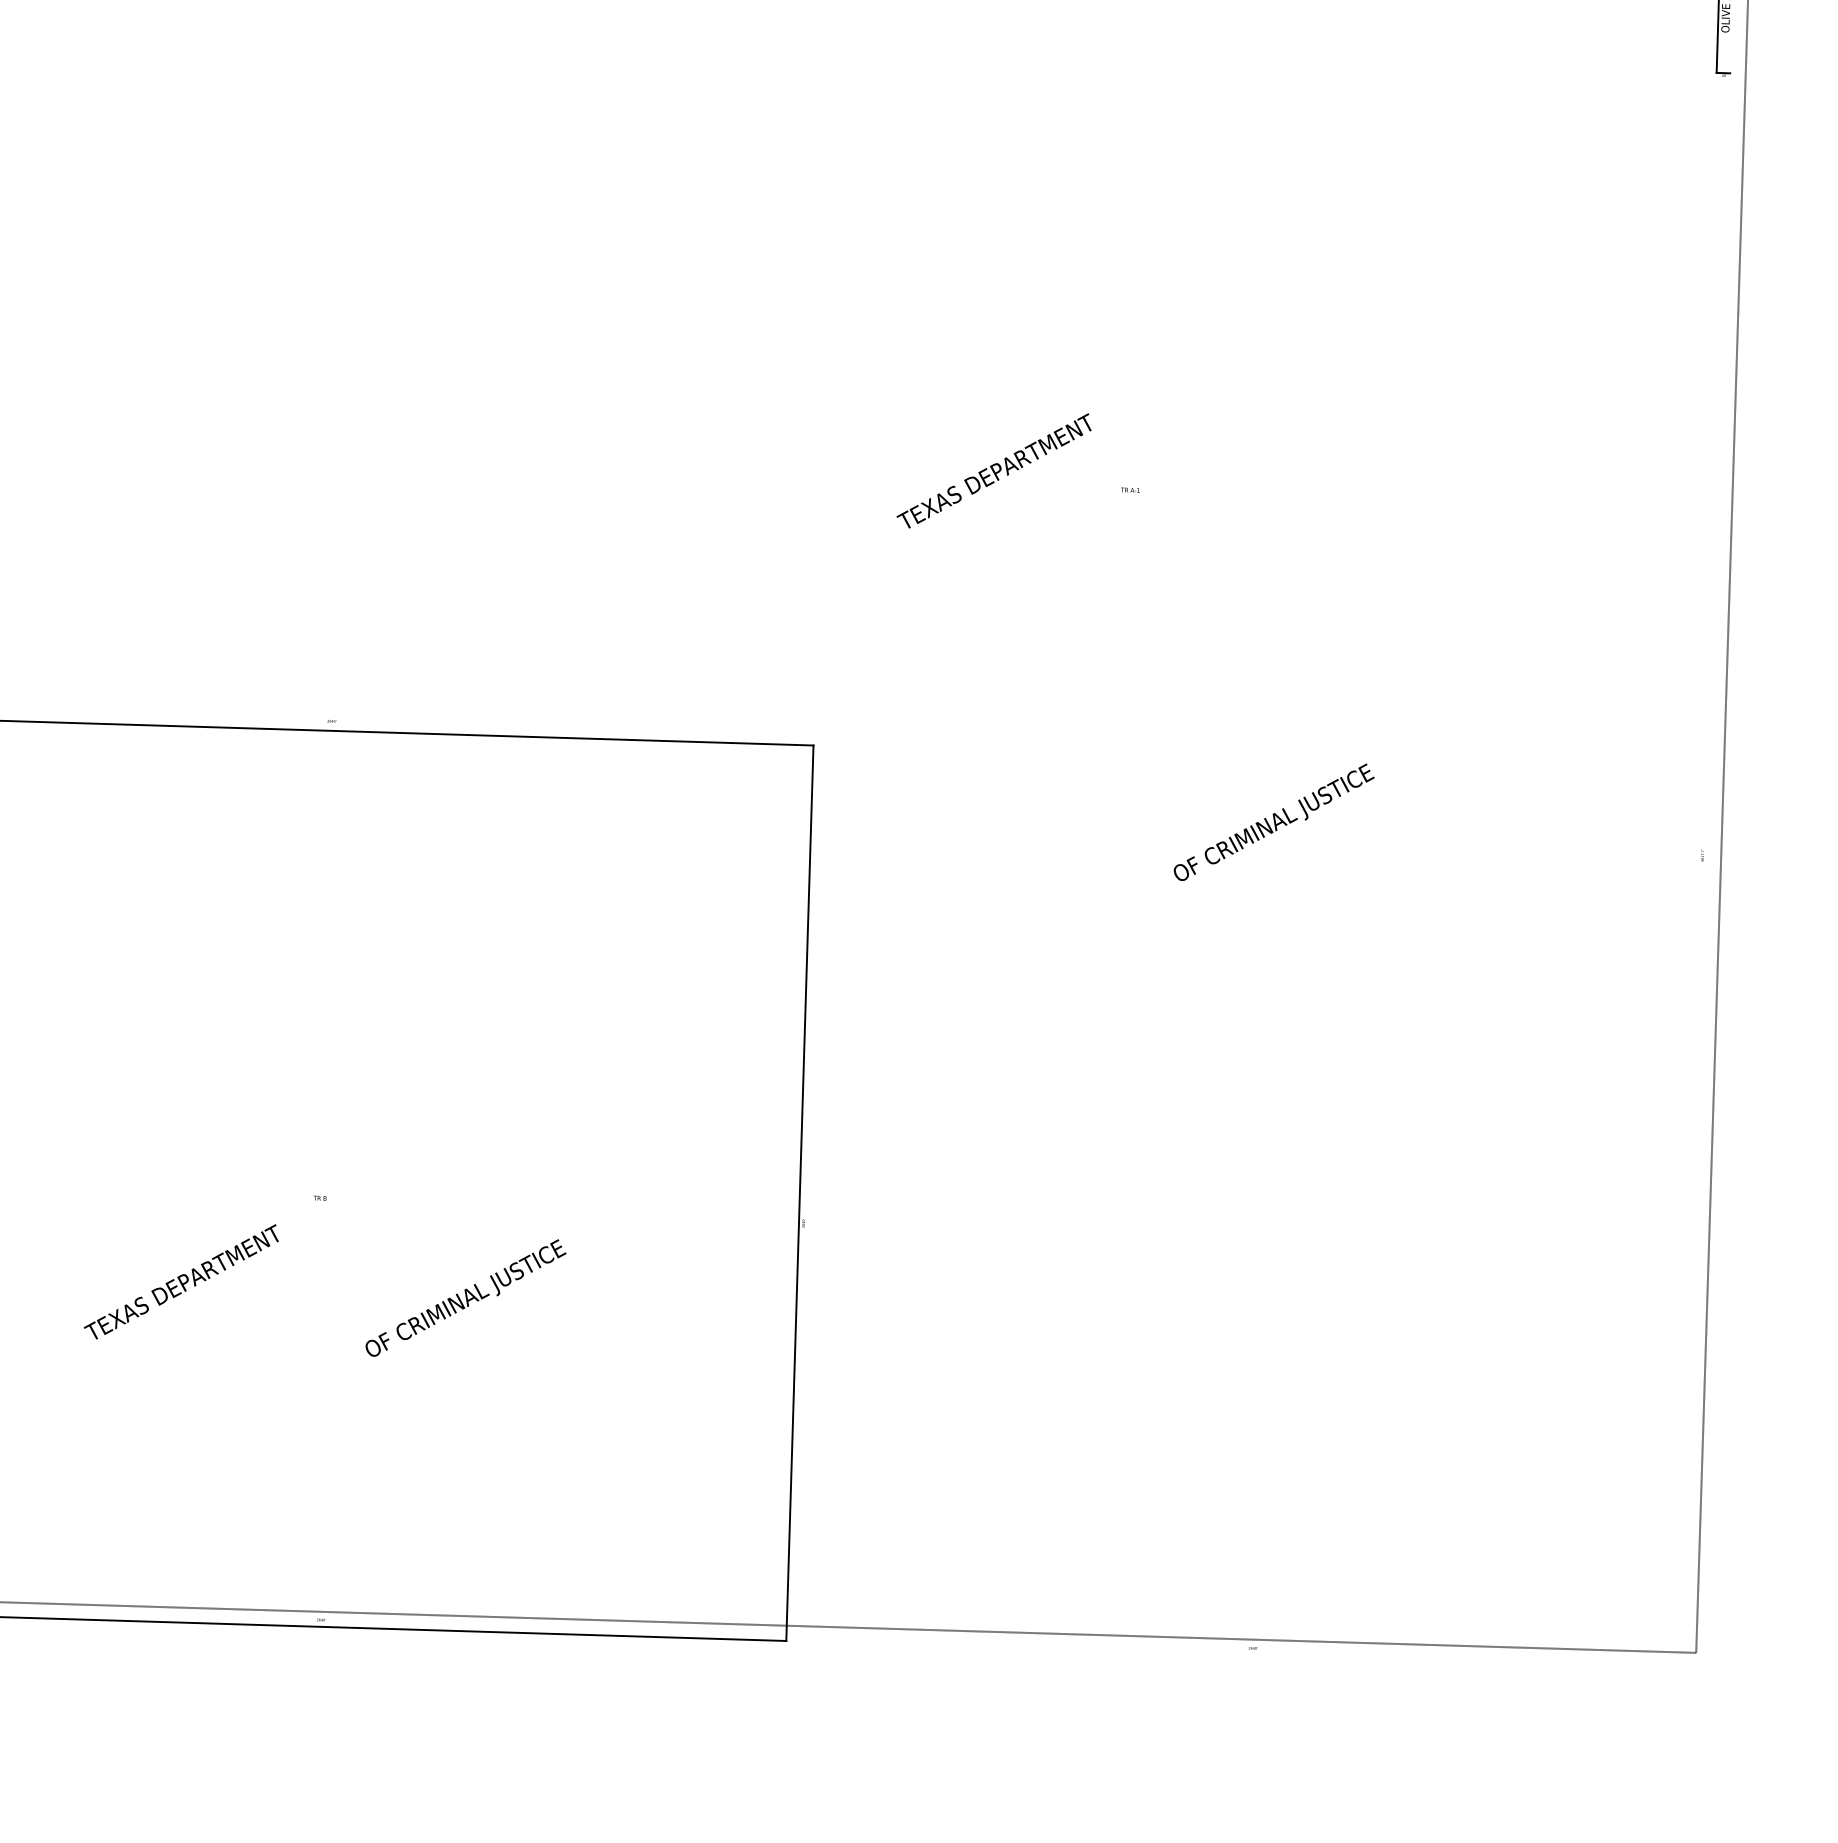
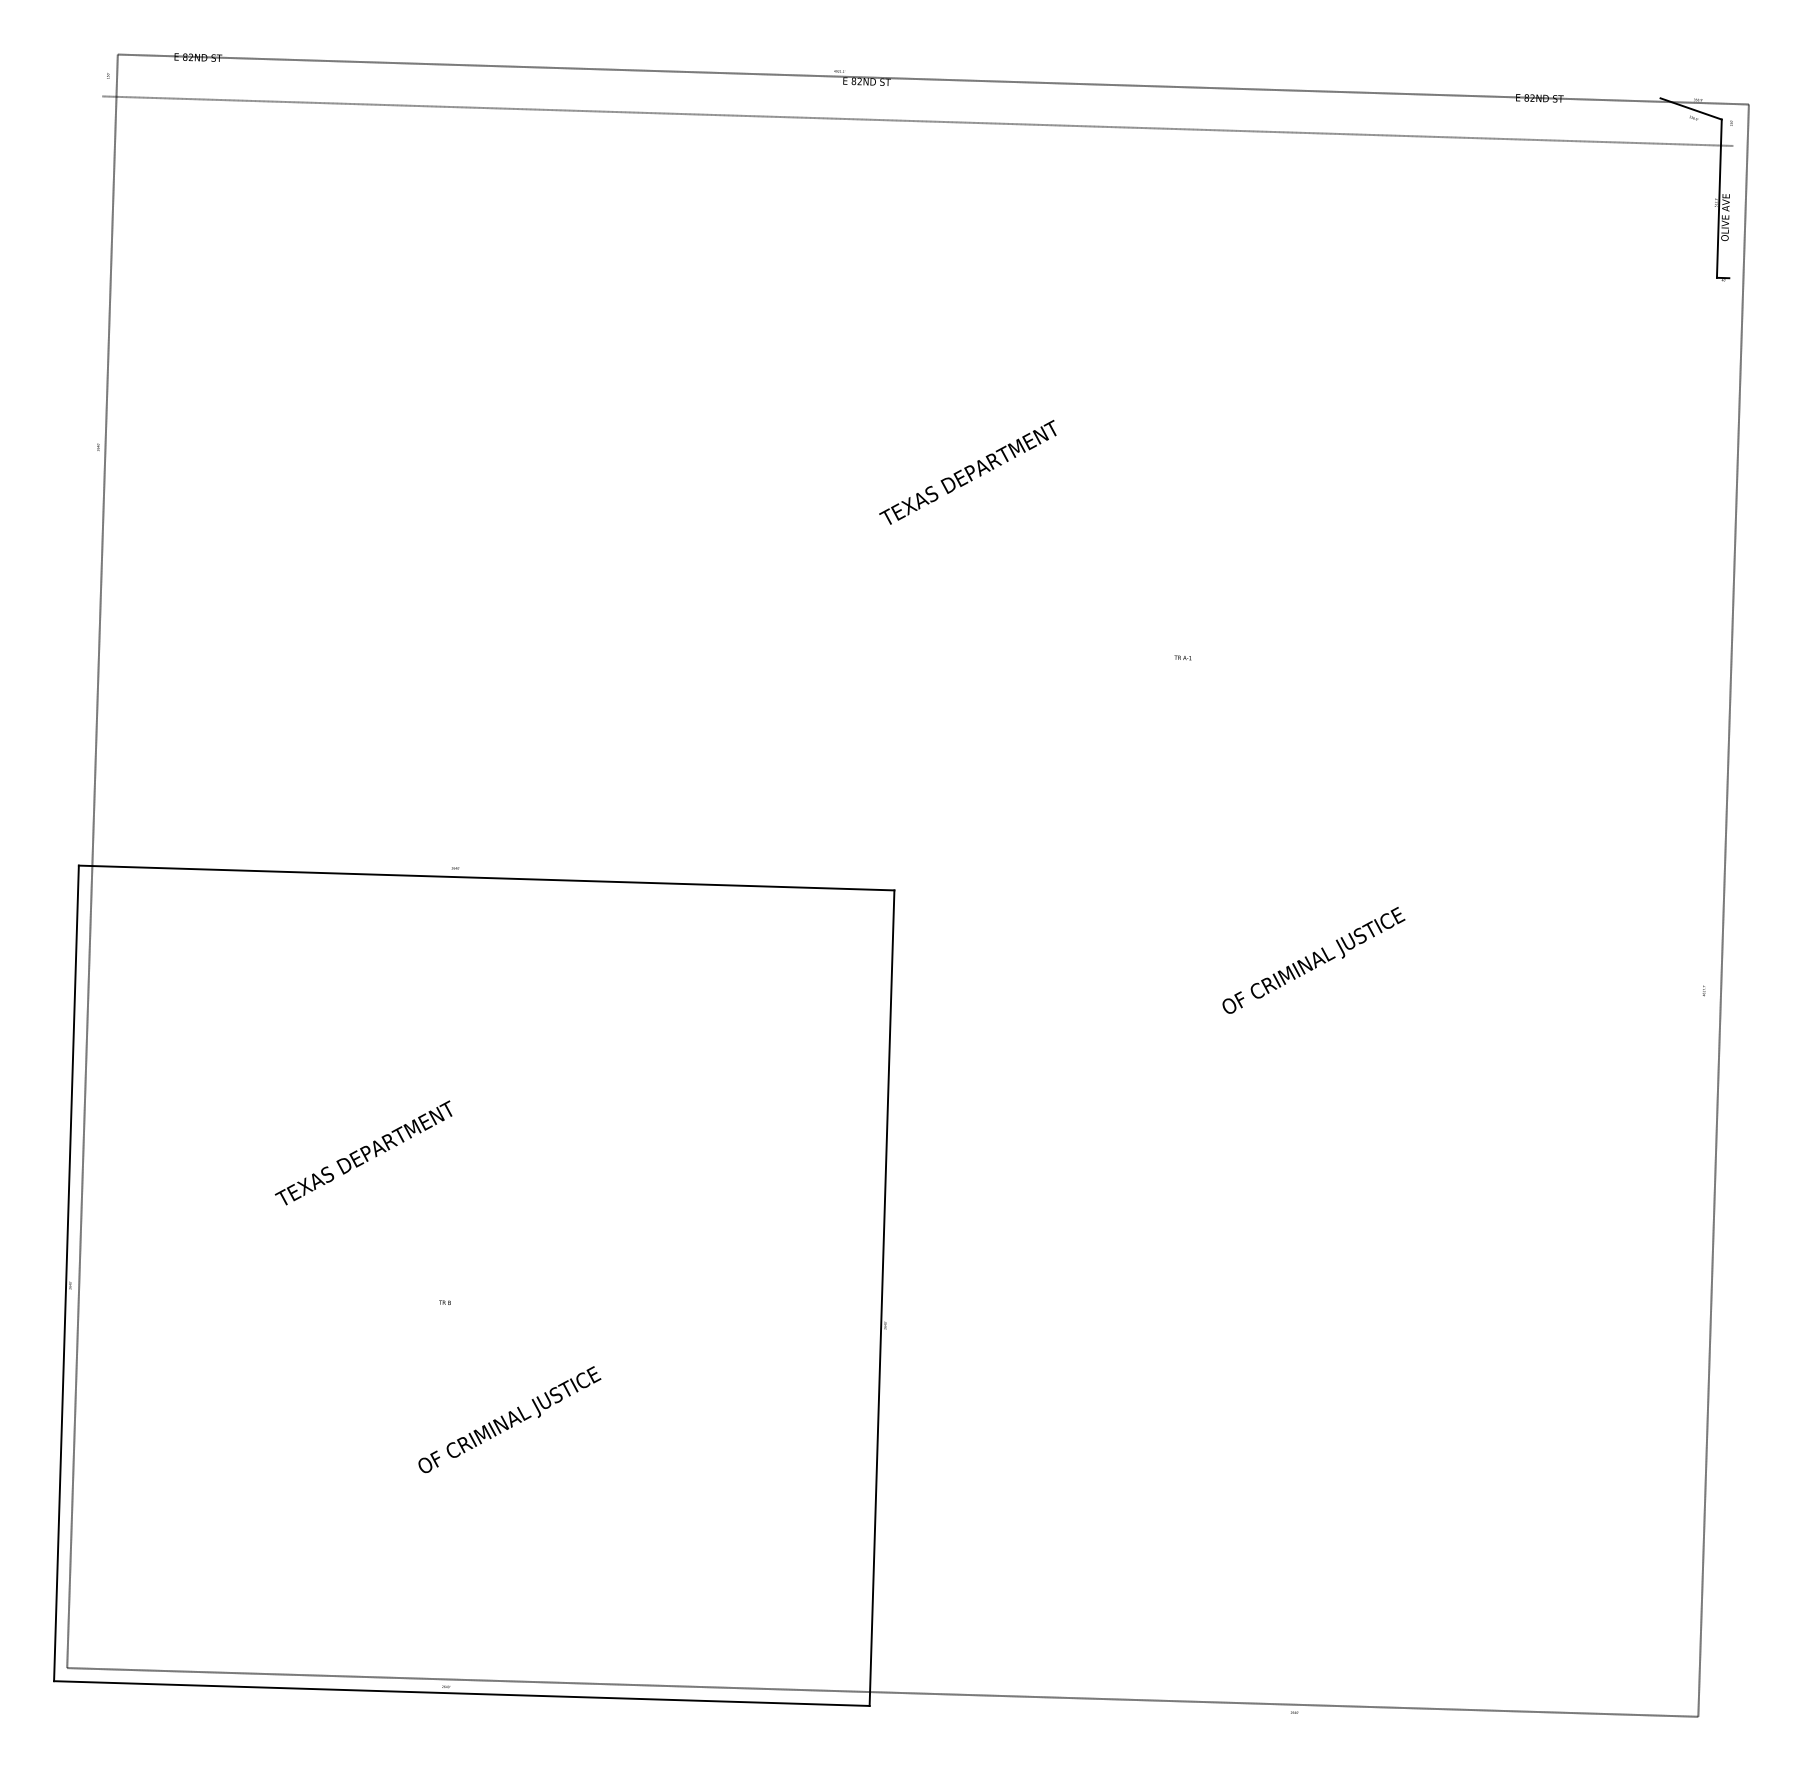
text: (993, 470) -> (967, 471), moved
text: (181, 1281) -> (363, 1152), moved
text: (465, 1297) -> (509, 1419), moved

